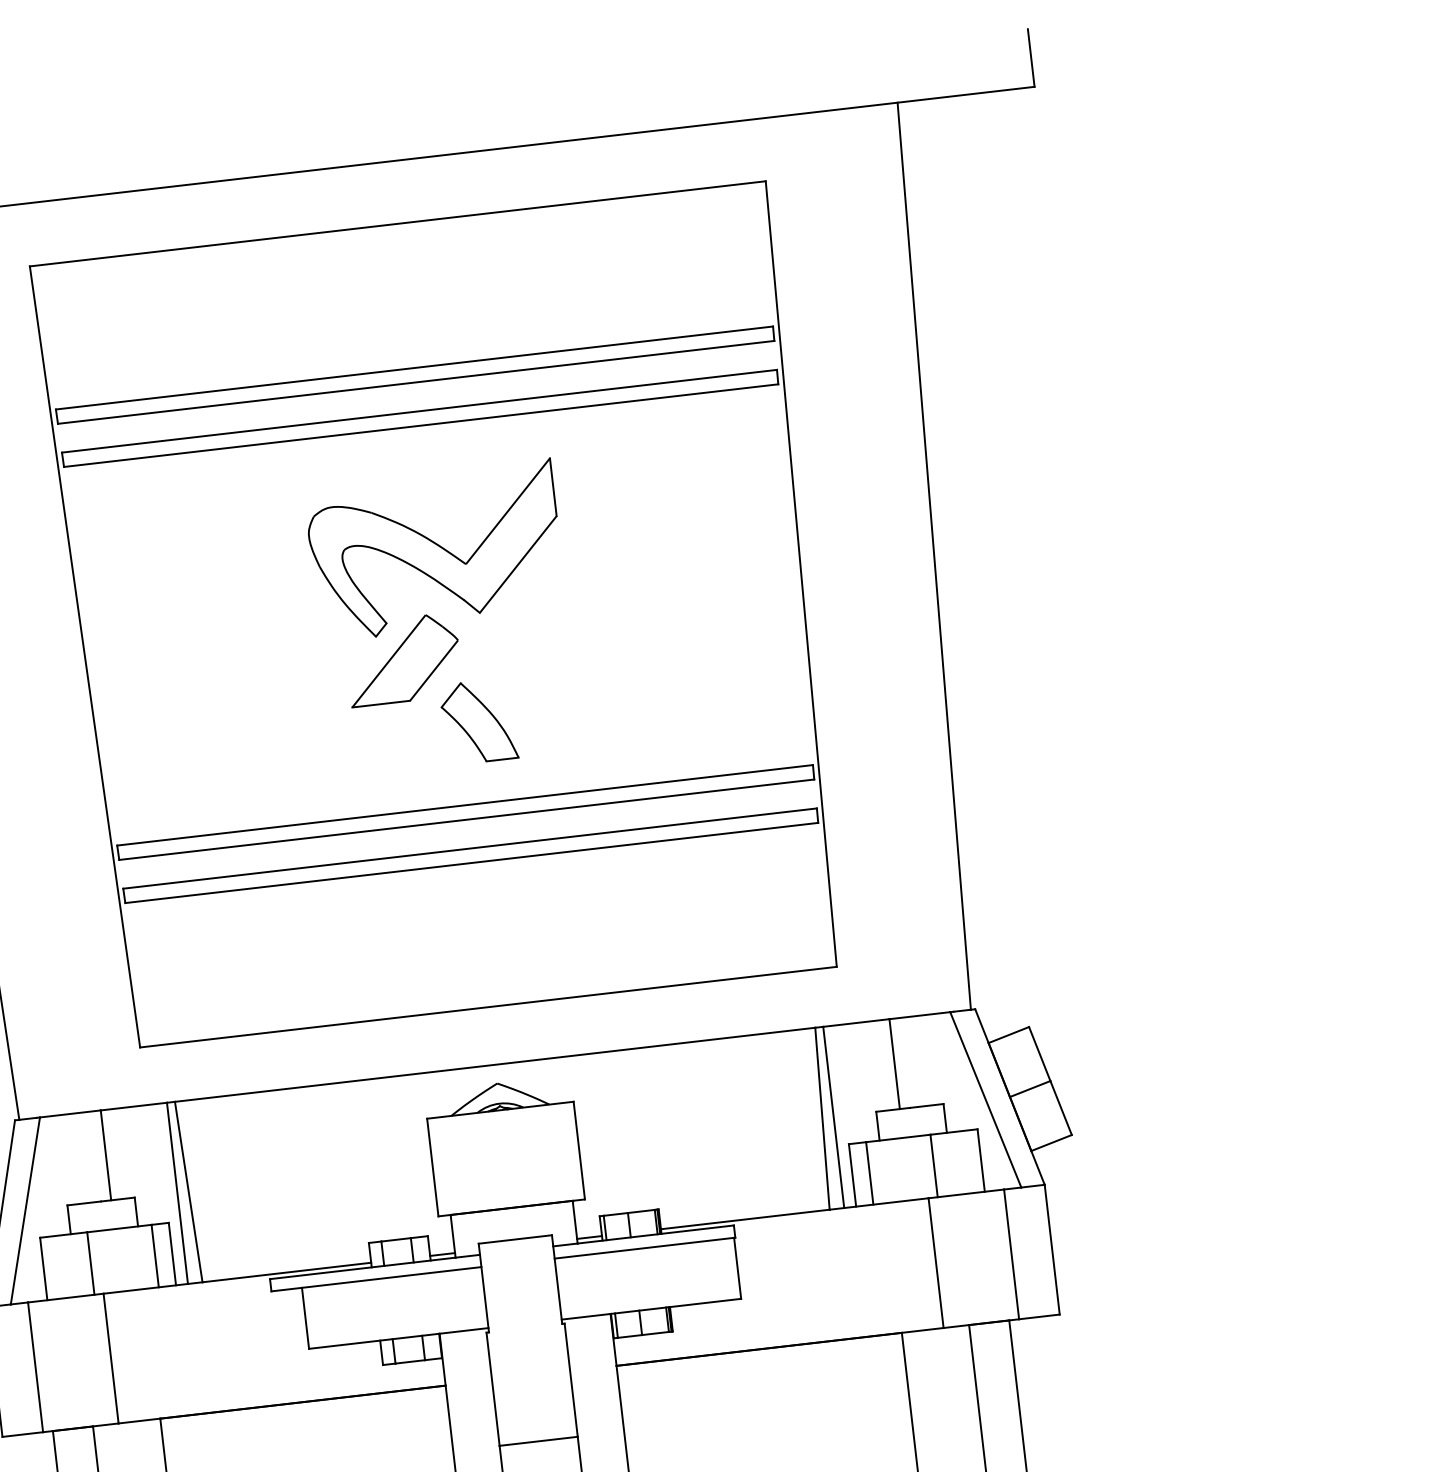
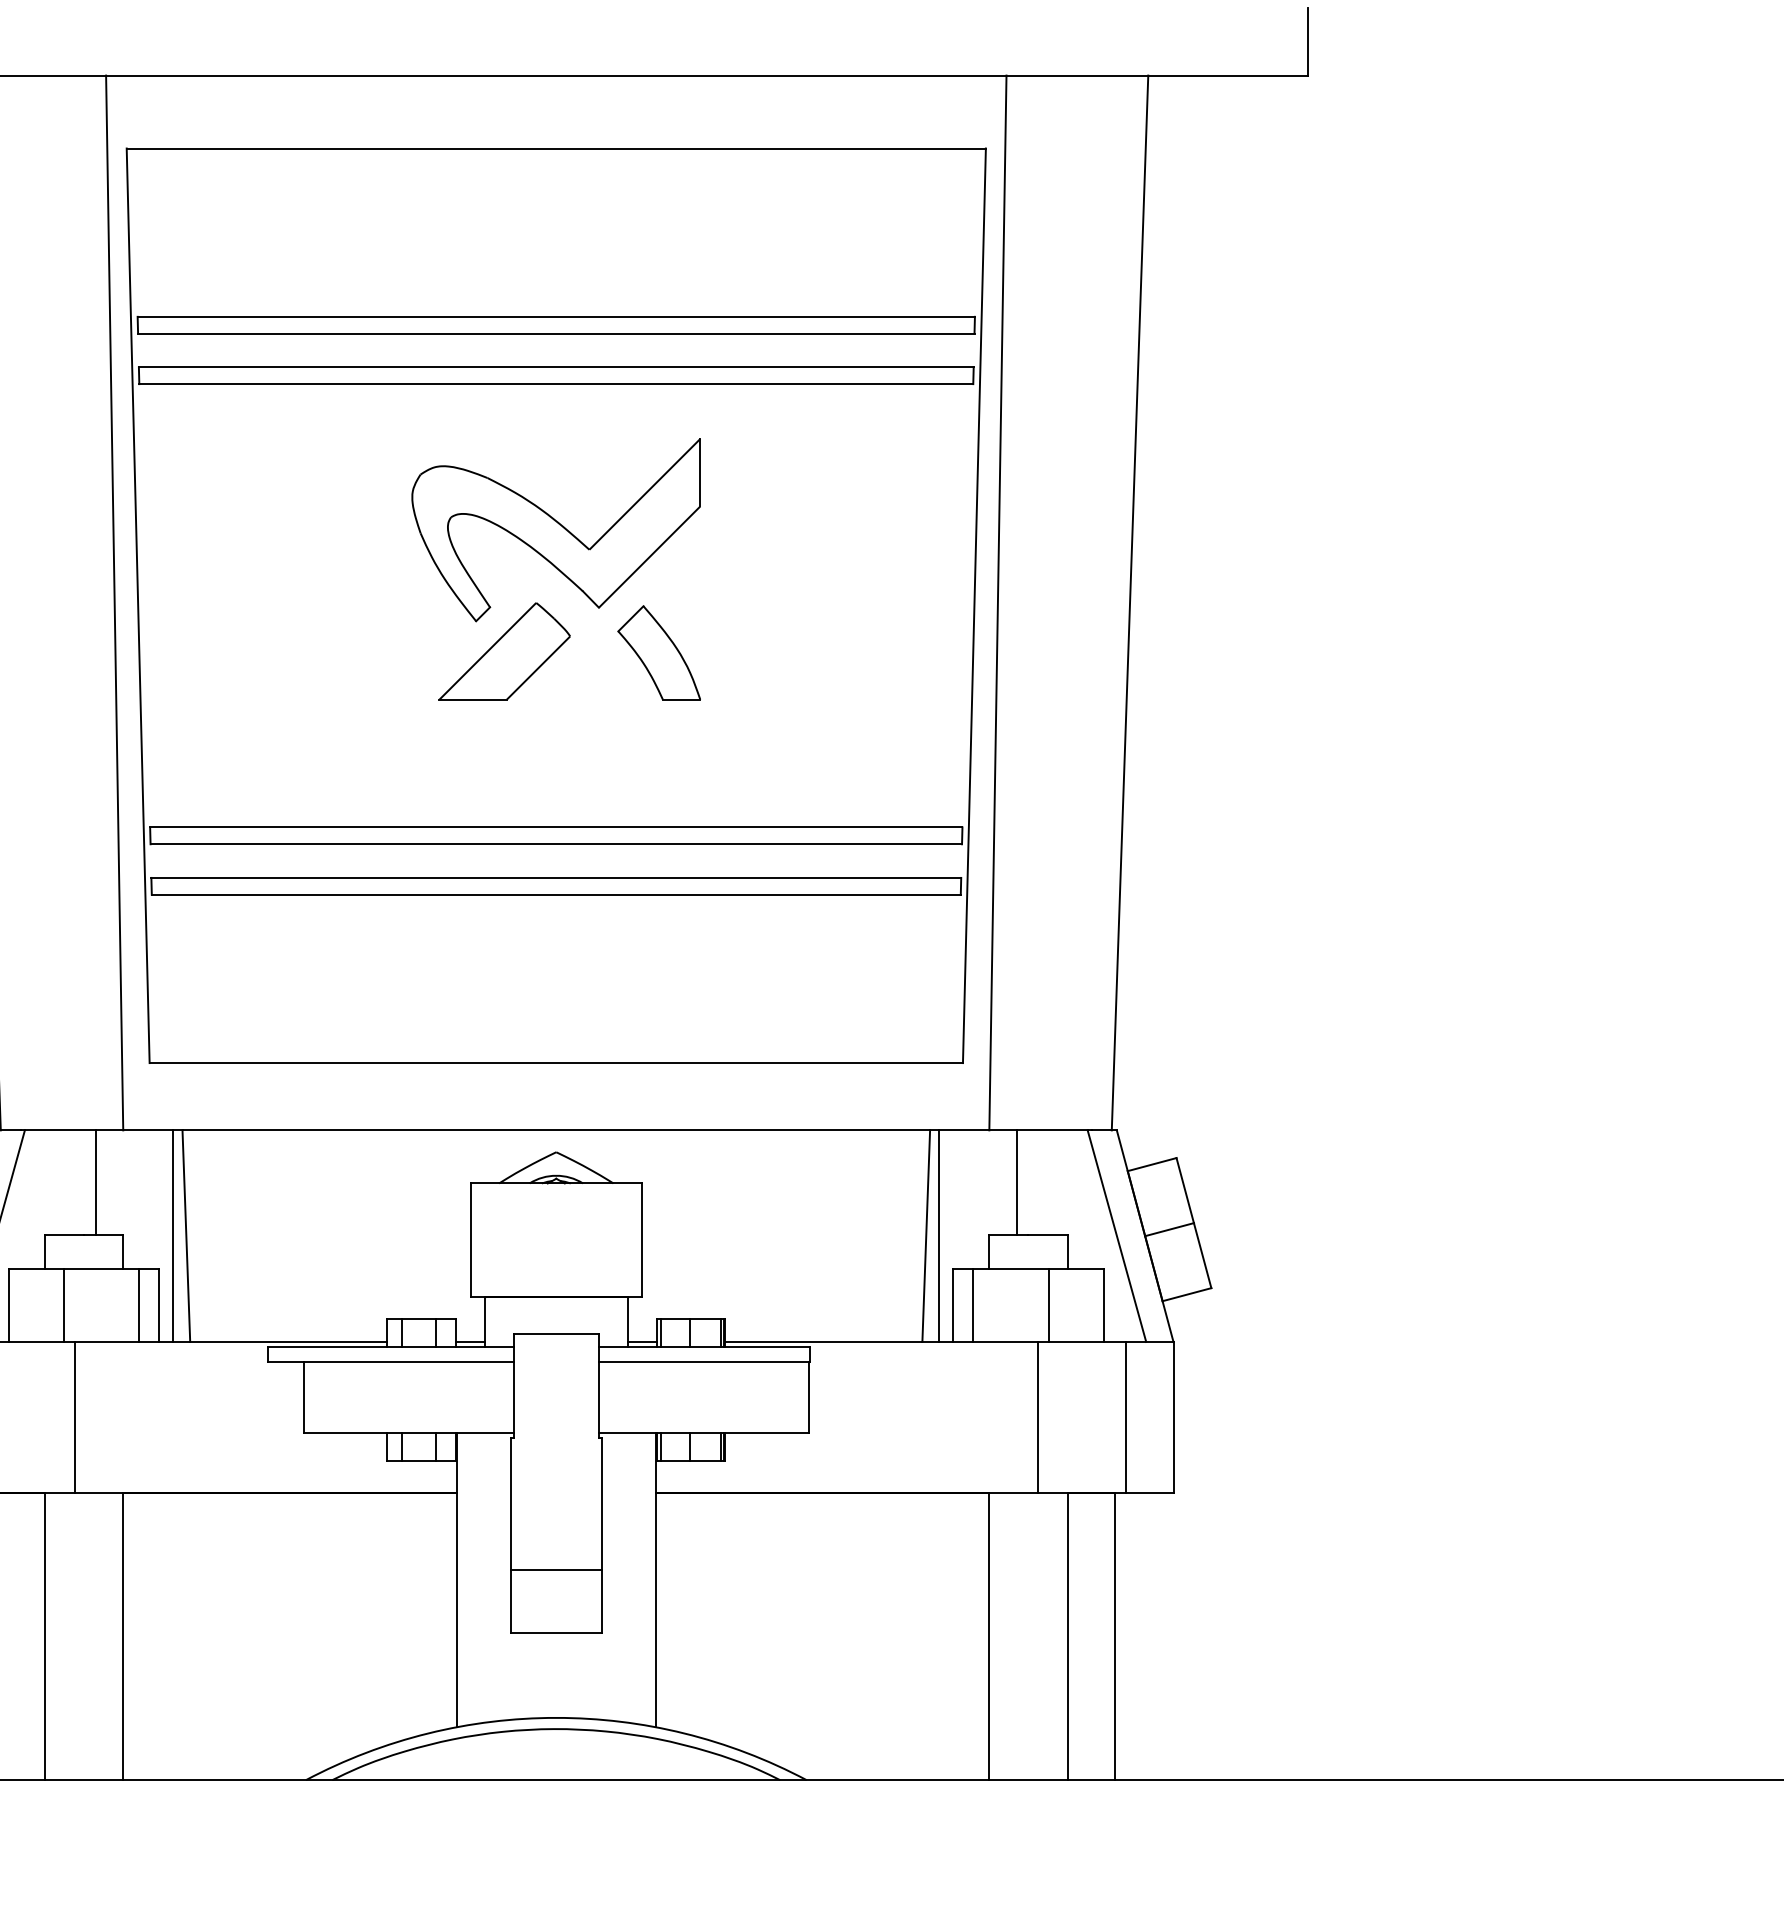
line: (820, 568) -> (997, 602), added
line: (64, 656) -> (114, 602), added
part: (478, 721) -> (658, 652), moved

